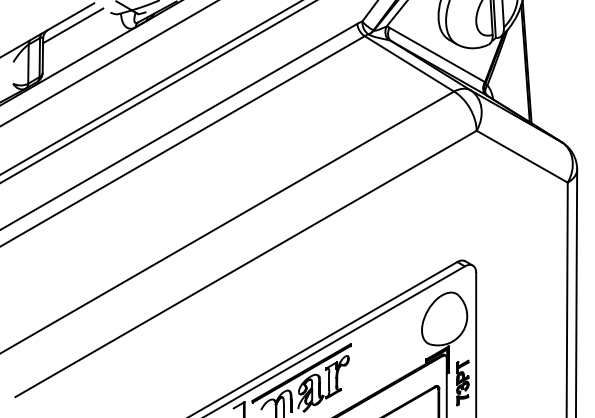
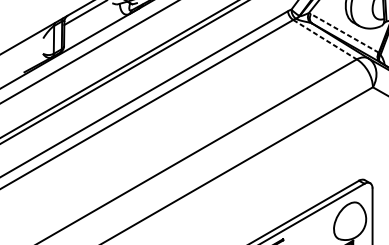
line: (437, 55) -> (345, 33), solid -> dashed
line: (409, 63) -> (325, 39), solid -> dashed

